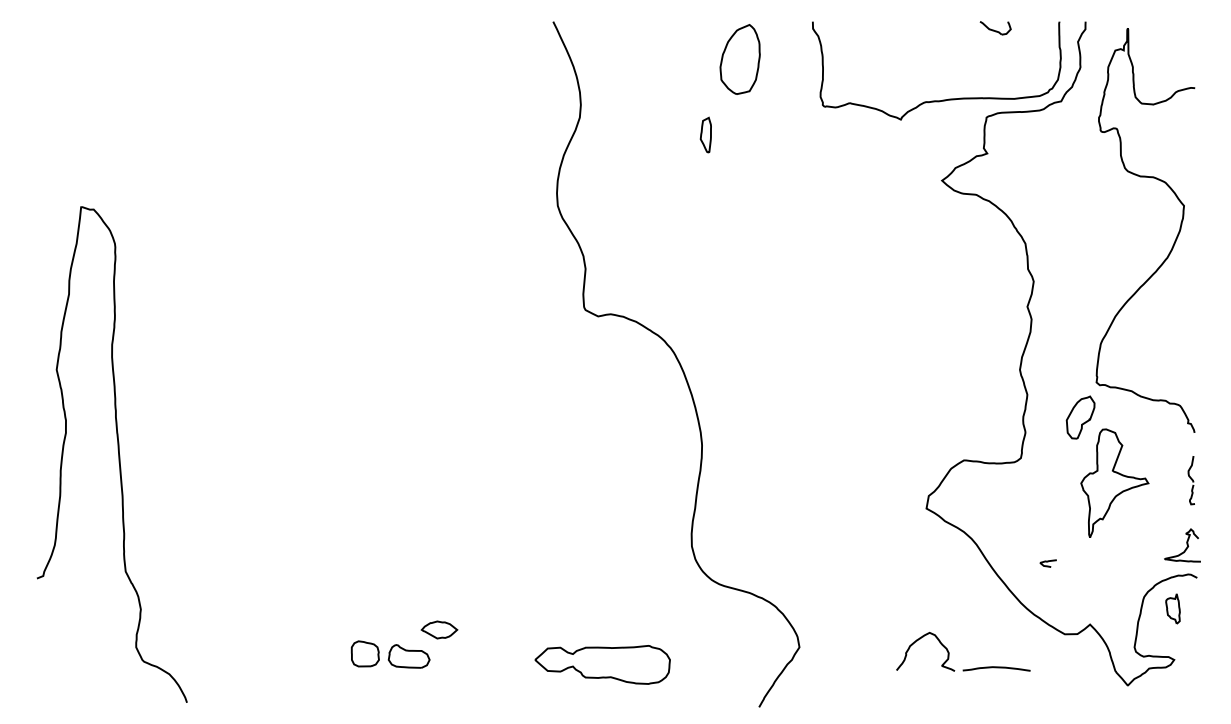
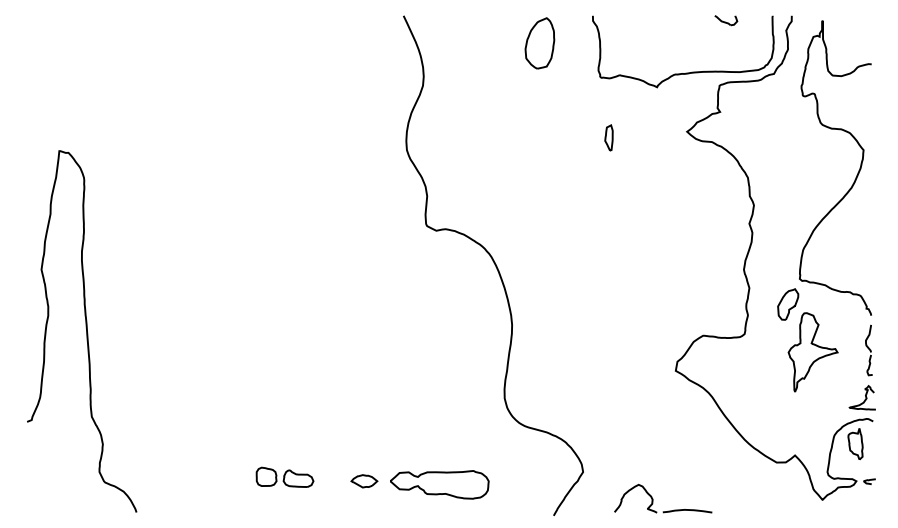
part: (705, 134) -> (608, 137), moved
part: (1191, 480) -> (869, 350), size x1.43
curve: (1047, 562) -> (869, 480), moved
part: (1172, 608) -> (855, 443), size x1.43
part: (439, 629) -> (364, 480), moved
part: (949, 652) -> (653, 499), moved

